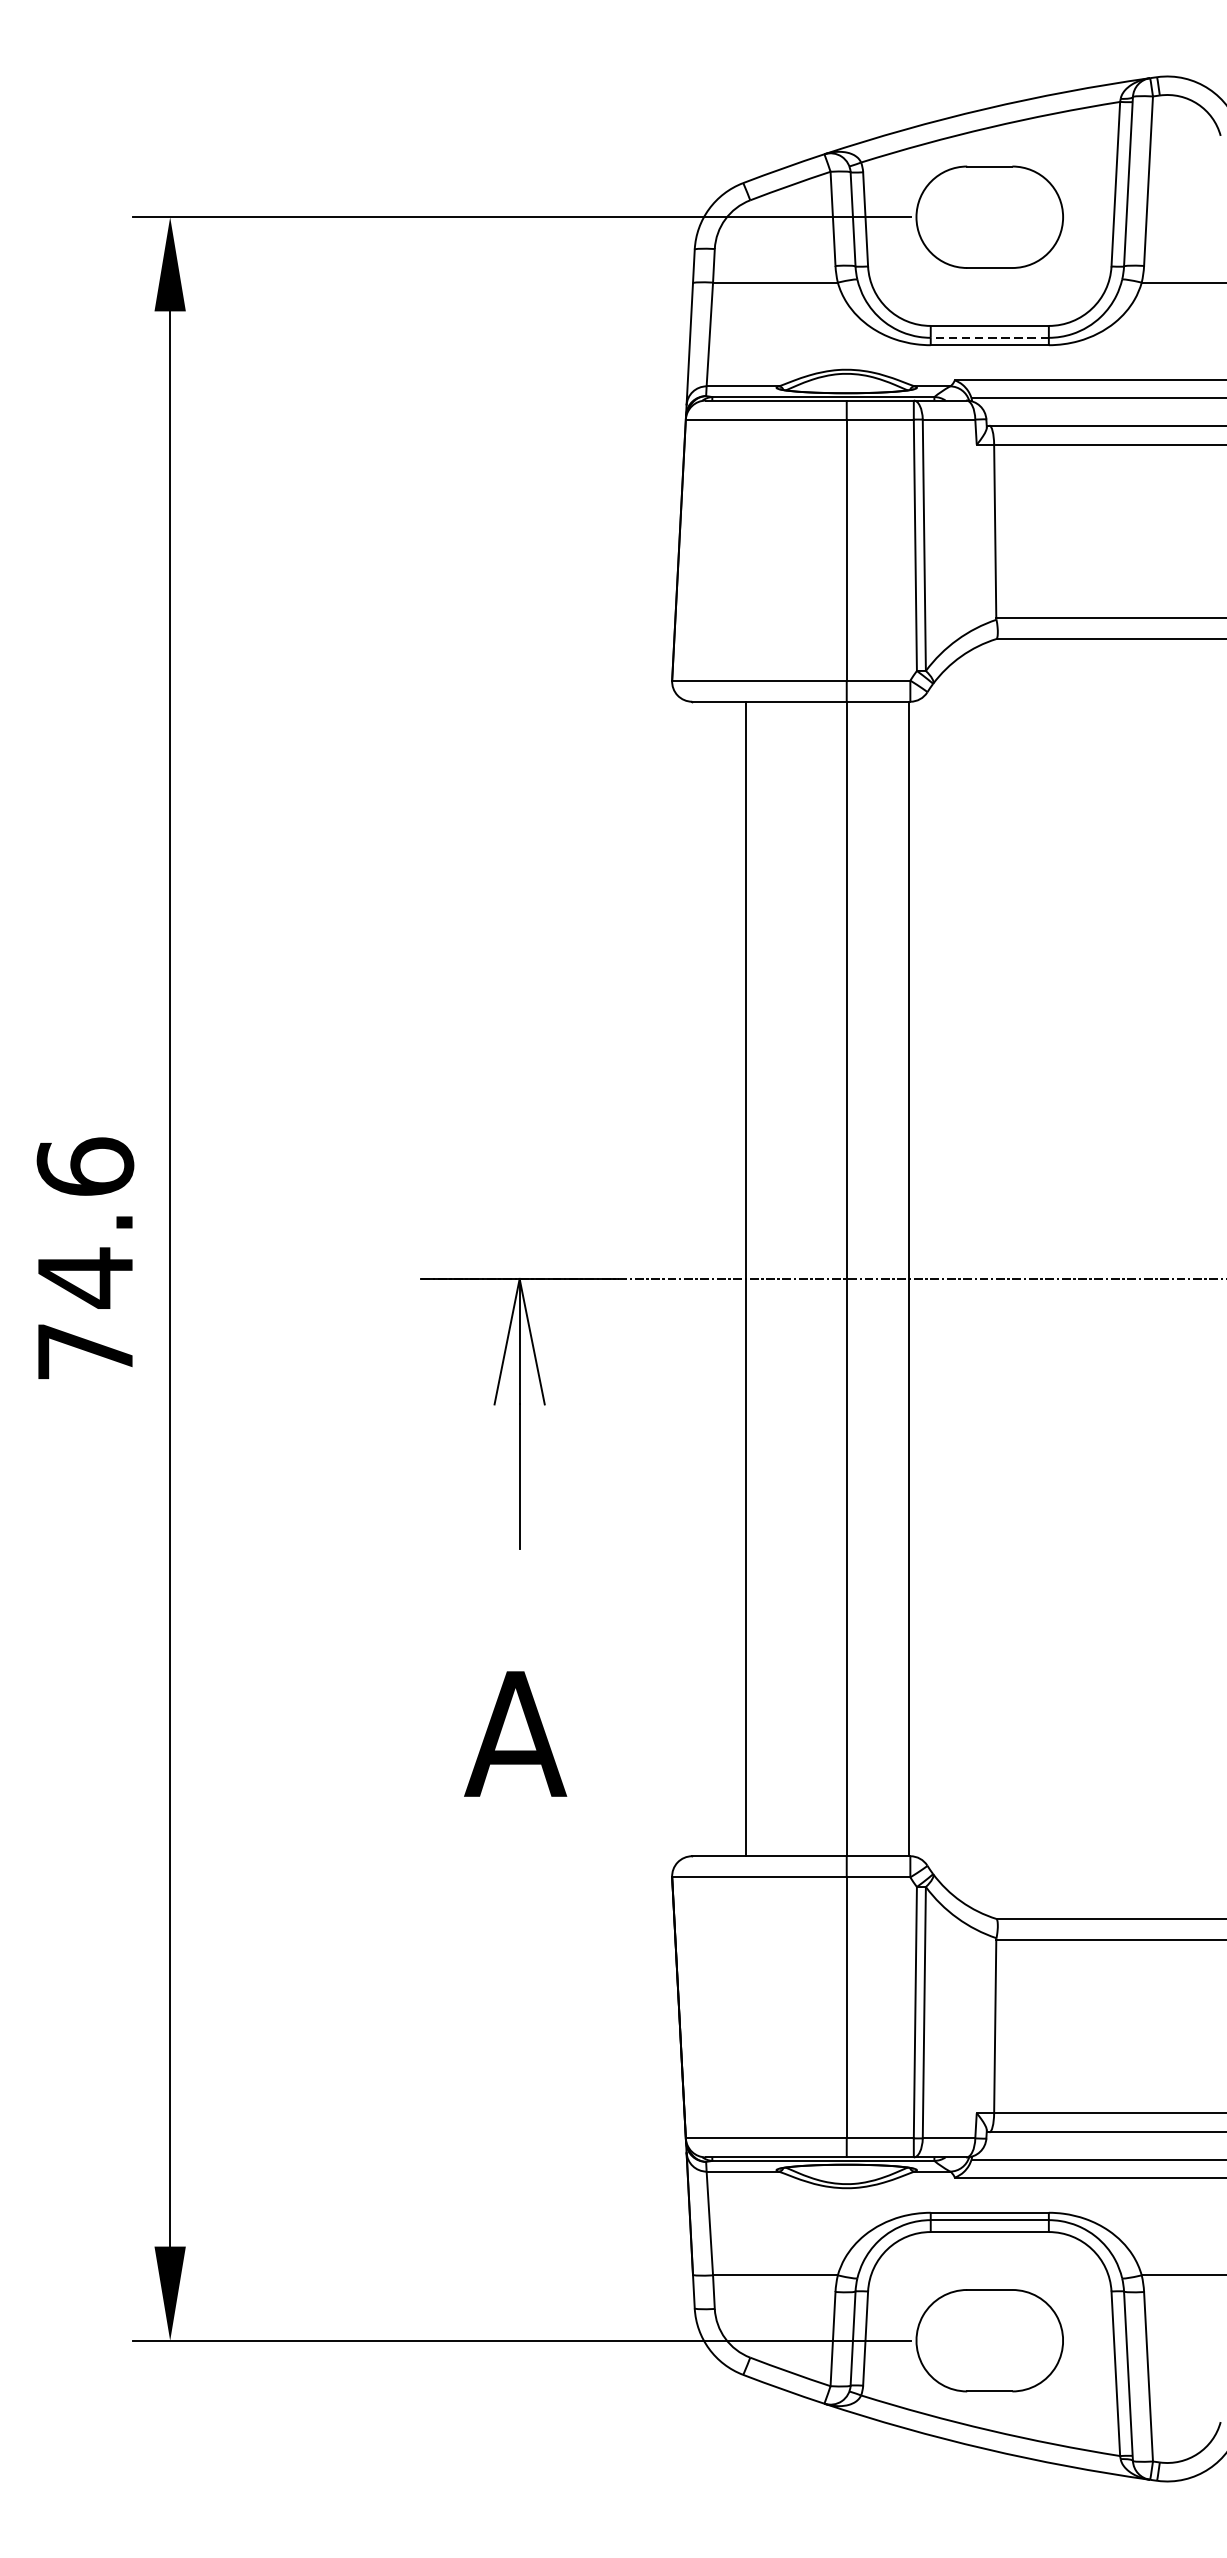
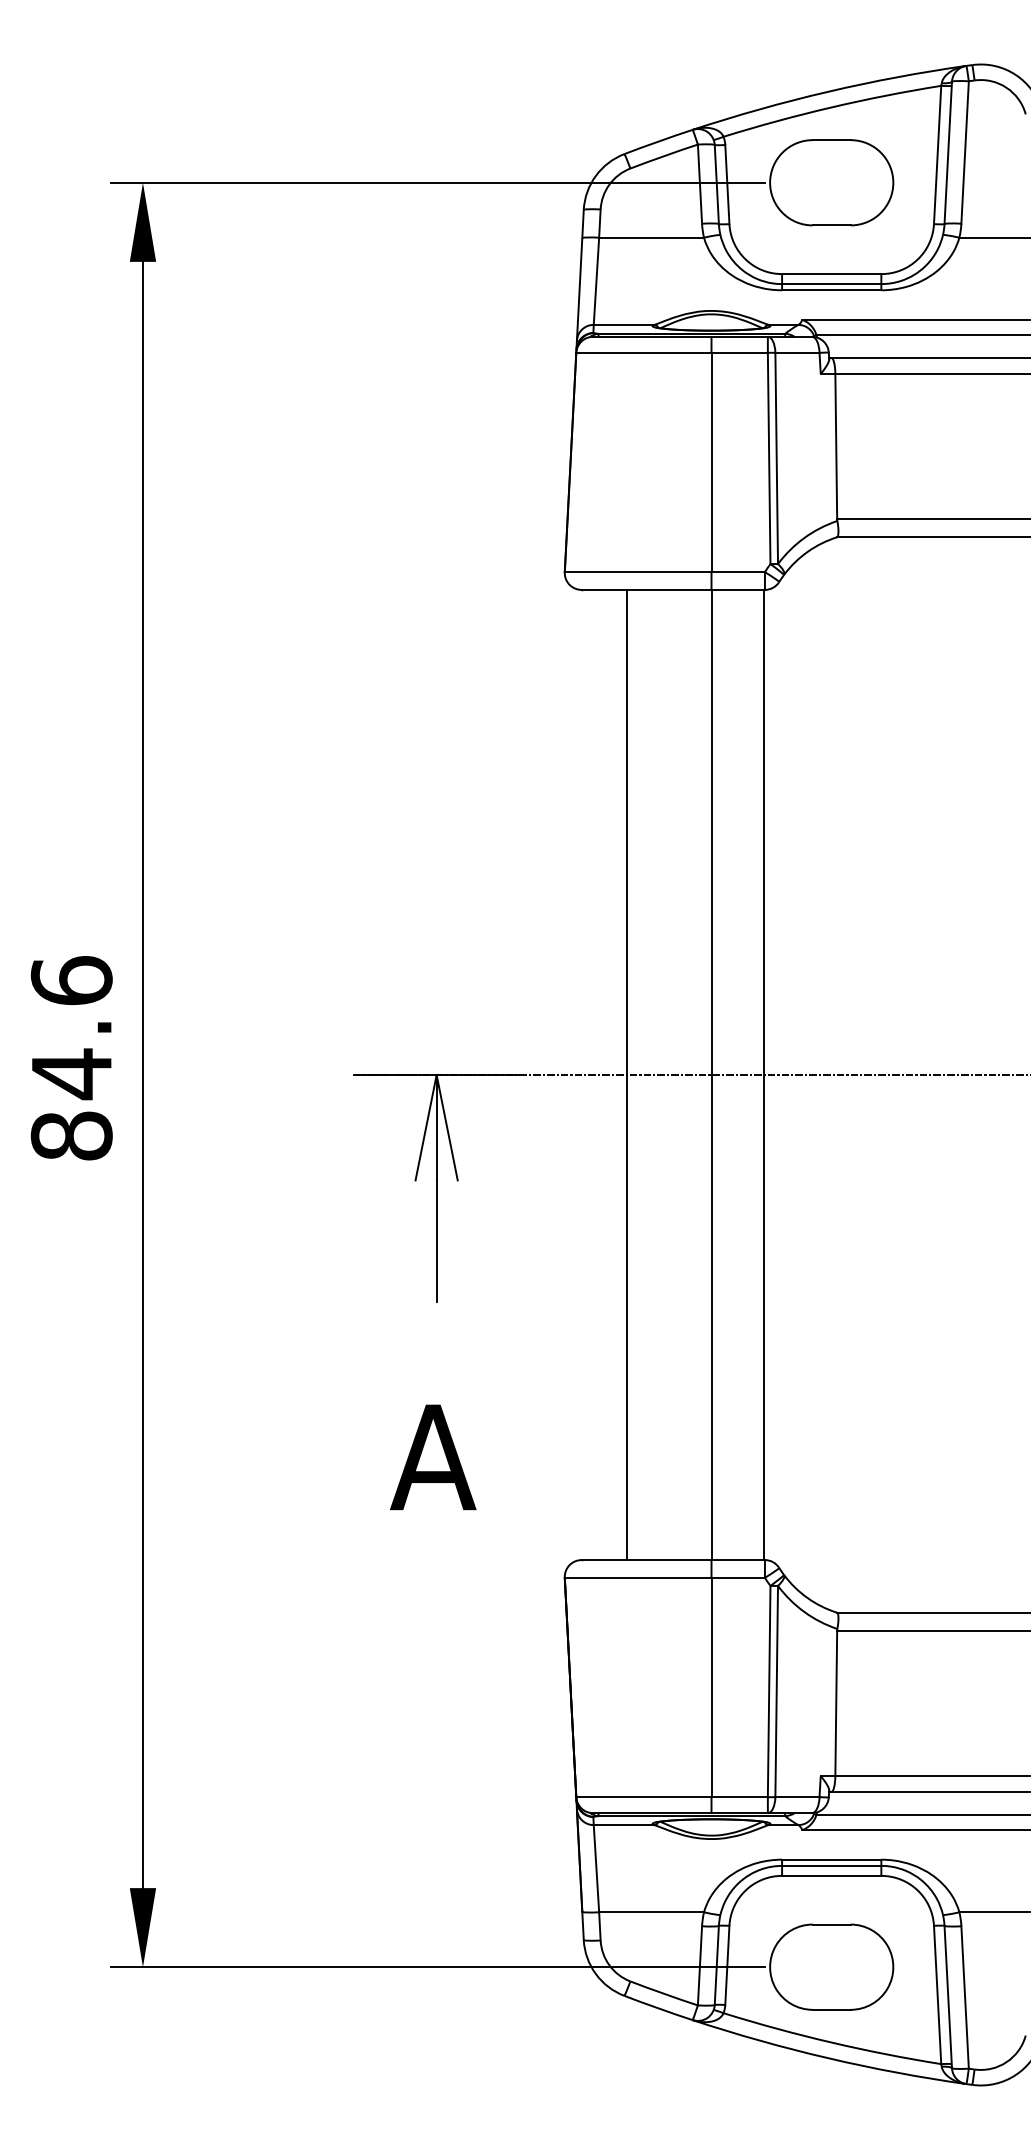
line: (989, 338) -> (831, 284), dashed -> solid
text: (85, 1350) -> (71, 1135), 74.6 -> 84.6

